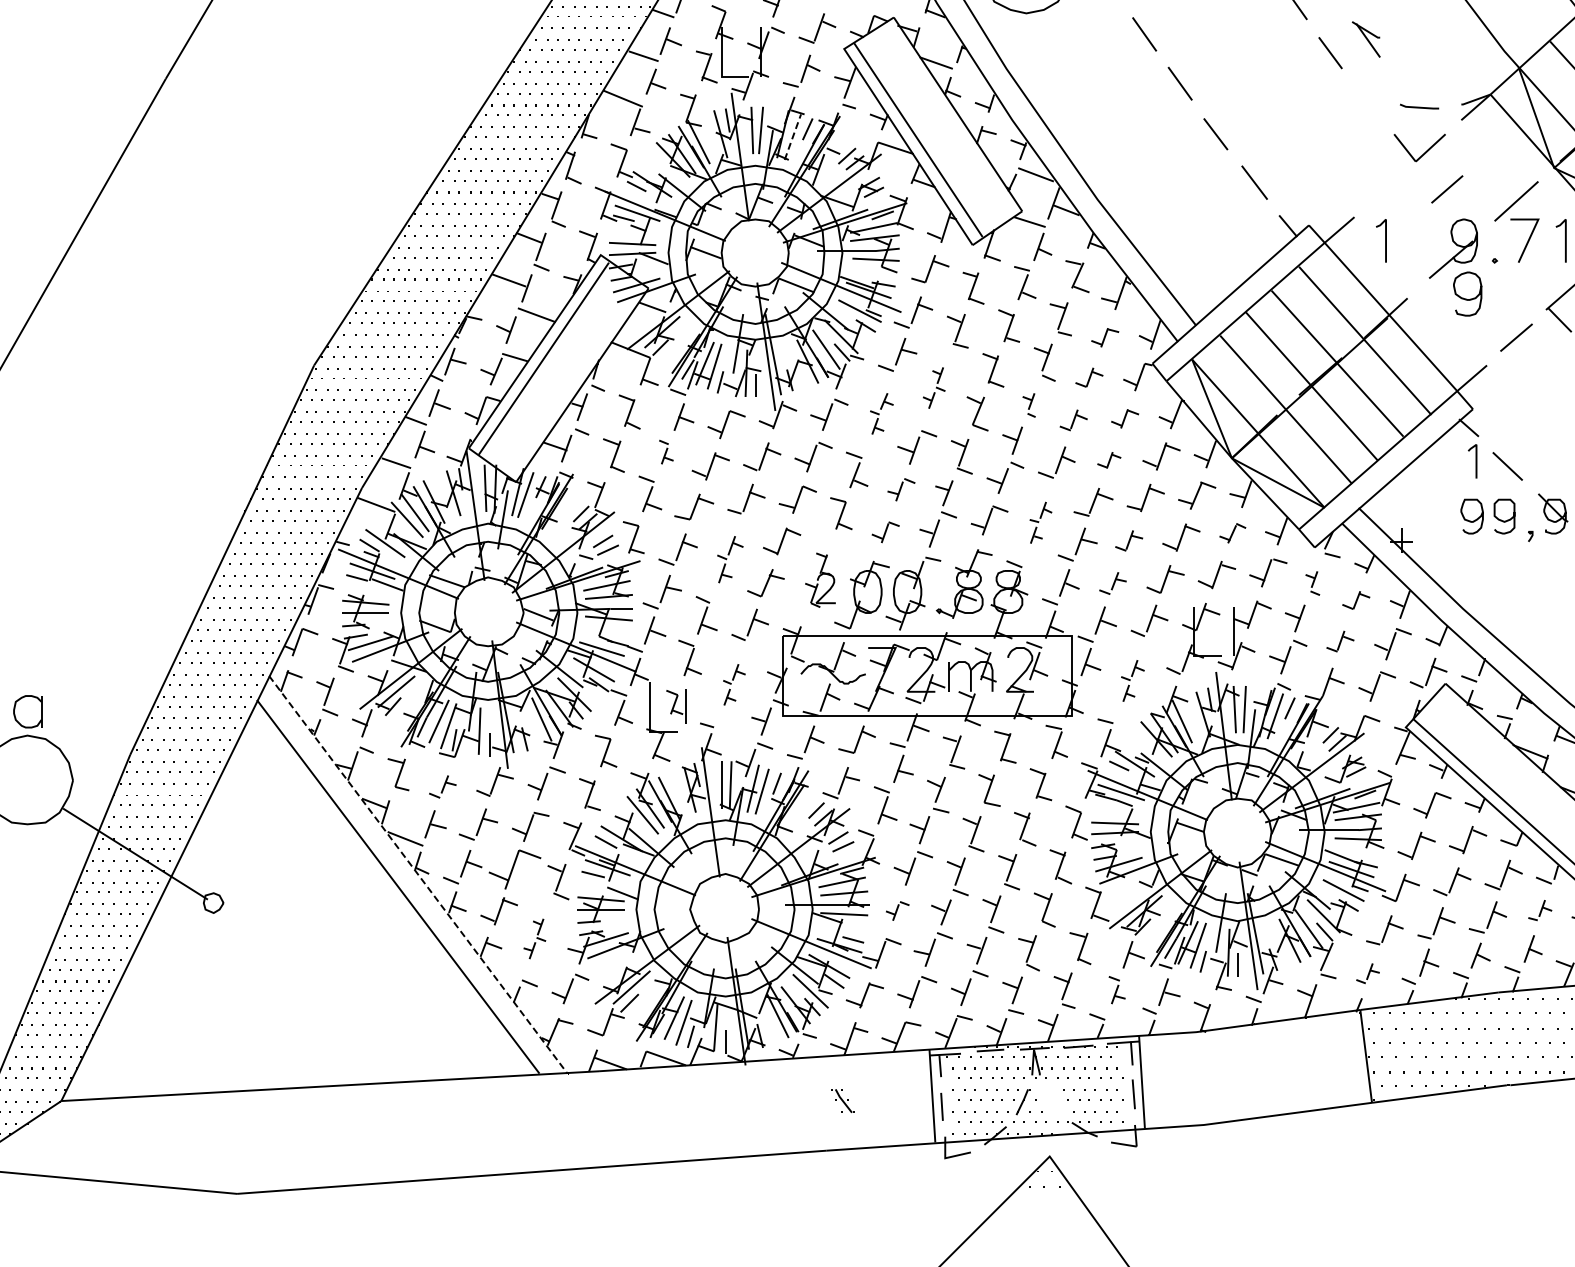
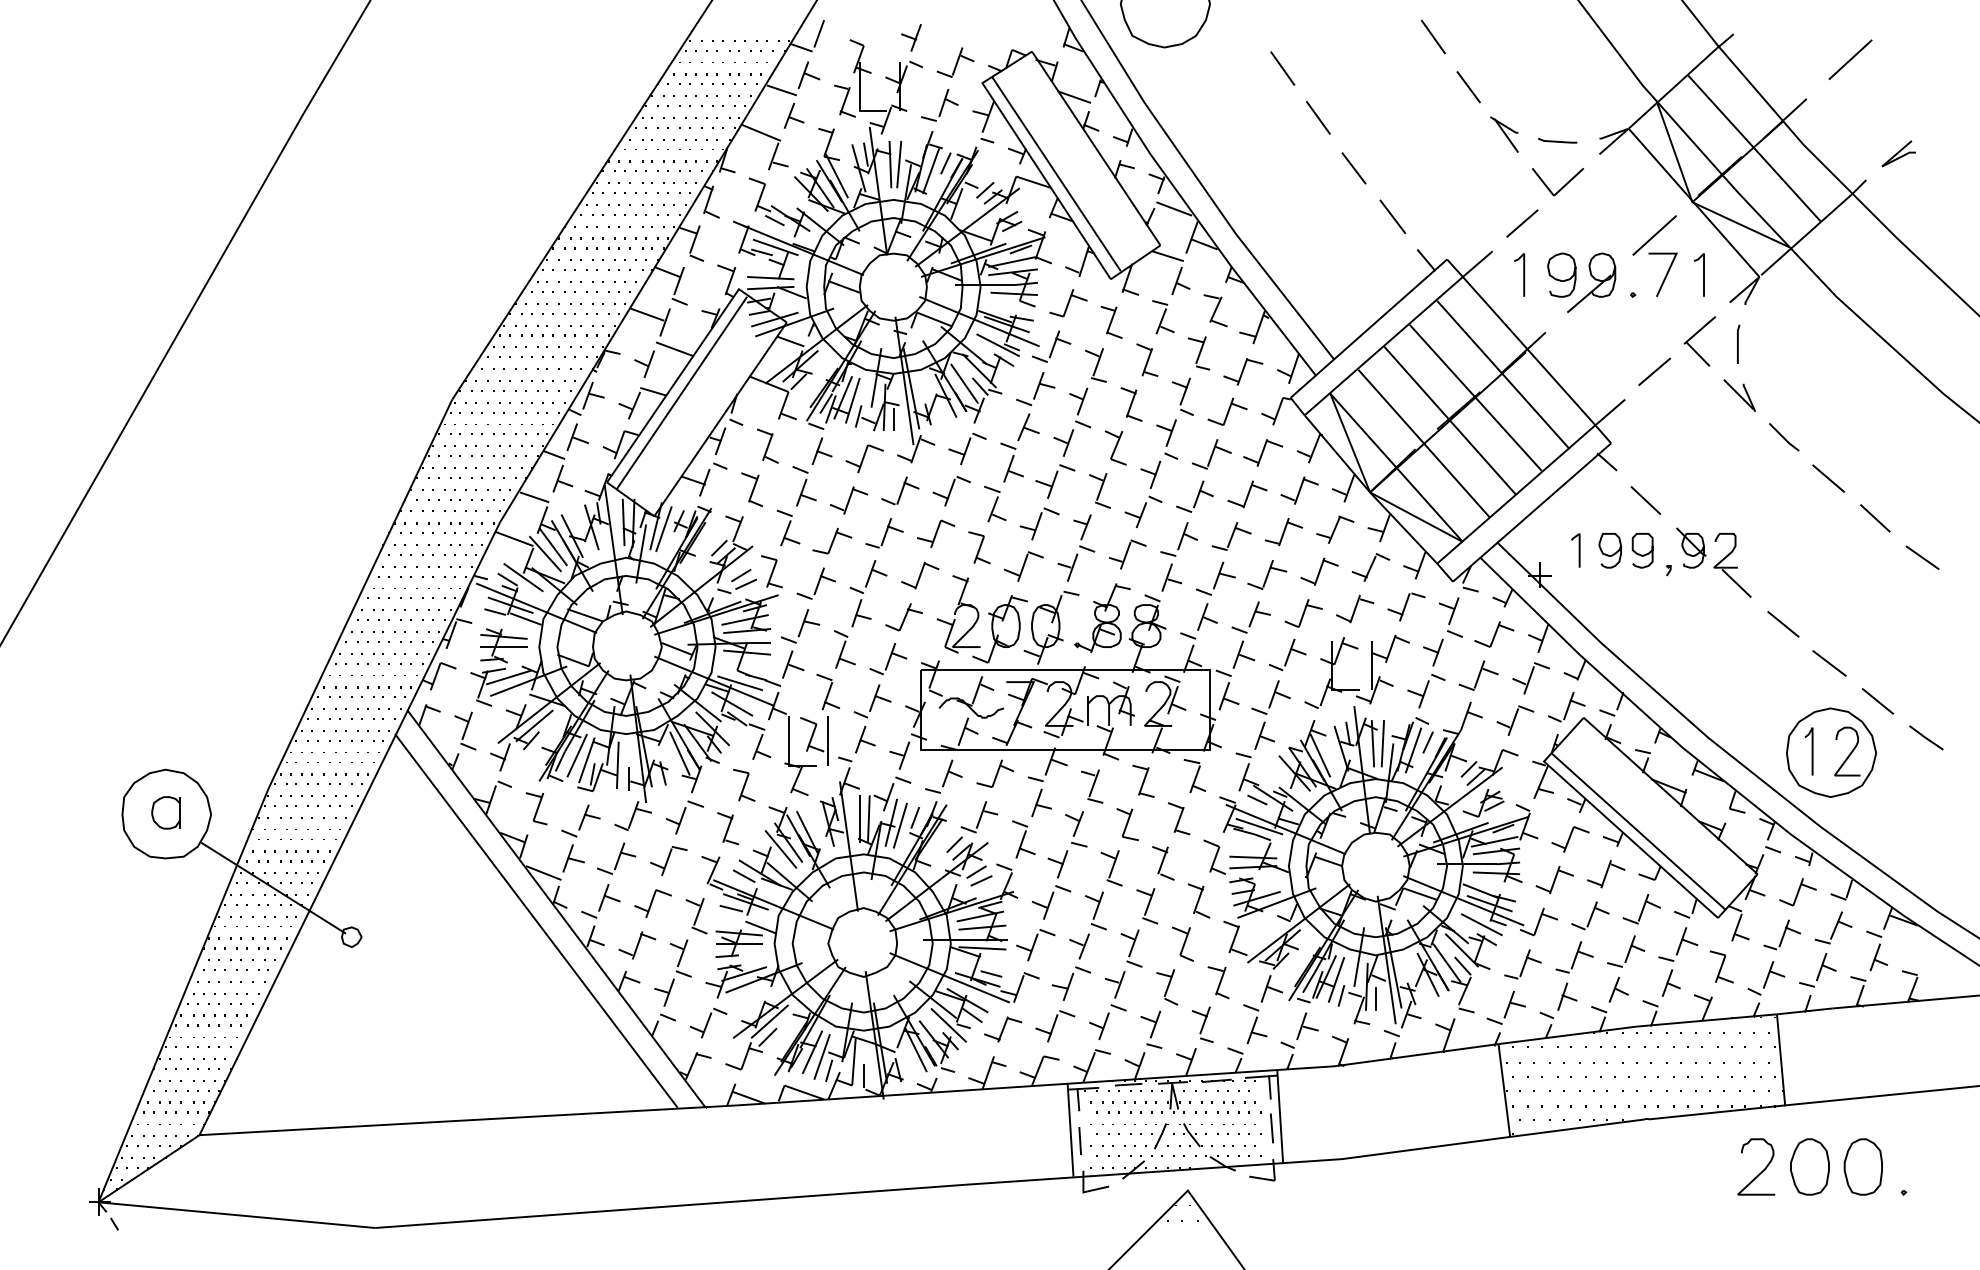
part: (1366, 39) -> (1504, 134), moved
line: (793, 136) -> (931, 170), dashed -> solid
line: (1447, 189) -> (1522, 223), moved
curve: (1466, 298) -> (1560, 279), moved
part: (1105, 337) -> (1243, 371), size x1.43
part: (1089, 377) -> (1227, 411), size x1.43
part: (934, 387) -> (1072, 421), size x1.67
part: (1029, 405) -> (1167, 439), size x1.67
part: (881, 413) -> (1019, 447), size x1.67
part: (1125, 418) -> (1263, 452), size x1.43
part: (1073, 420) -> (1211, 454), size x1.43
part: (666, 452) -> (804, 486), size x1.67
part: (1109, 460) -> (1247, 494), size x1.67
line: (1475, 461) -> (1578, 550), moved
part: (901, 489) -> (1039, 523), size x1.43
part: (1040, 522) -> (1178, 556), size x1.67
part: (885, 532) -> (1023, 566), size x1.43
part: (1232, 533) -> (1370, 567), size x1.43
part: (1129, 540) -> (1267, 574), size x1.43
part: (730, 559) -> (868, 593), size x1.43
part: (820, 580) -> (958, 614), size x1.43
part: (1112, 583) -> (1250, 617), size x1.43
part: (1312, 583) -> (1450, 617), size x1.67
part: (1356, 600) -> (1494, 634), size x1.43
part: (1340, 641) -> (1478, 675), size x1.43
part: (1132, 680) -> (1270, 714), size x1.67
part: (734, 684) -> (872, 718), size x1.67
part: (676, 706) -> (814, 740), size x1.43
part: (27, 711) -> (165, 812), moved
part: (442, 786) -> (580, 820), size x1.43
part: (514, 869) -> (652, 903), size x0.71
line: (418, 874) -> (556, 908), dashed -> solid
part: (1540, 910) -> (1678, 944), size x1.67
part: (897, 911) -> (1035, 945), size x1.67
part: (534, 938) -> (672, 972), size x1.67
part: (1367, 973) -> (1505, 1007), size x1.67
part: (1117, 990) -> (1255, 1024), size x1.43
part: (842, 1101) -> (1190, 1135), moved

